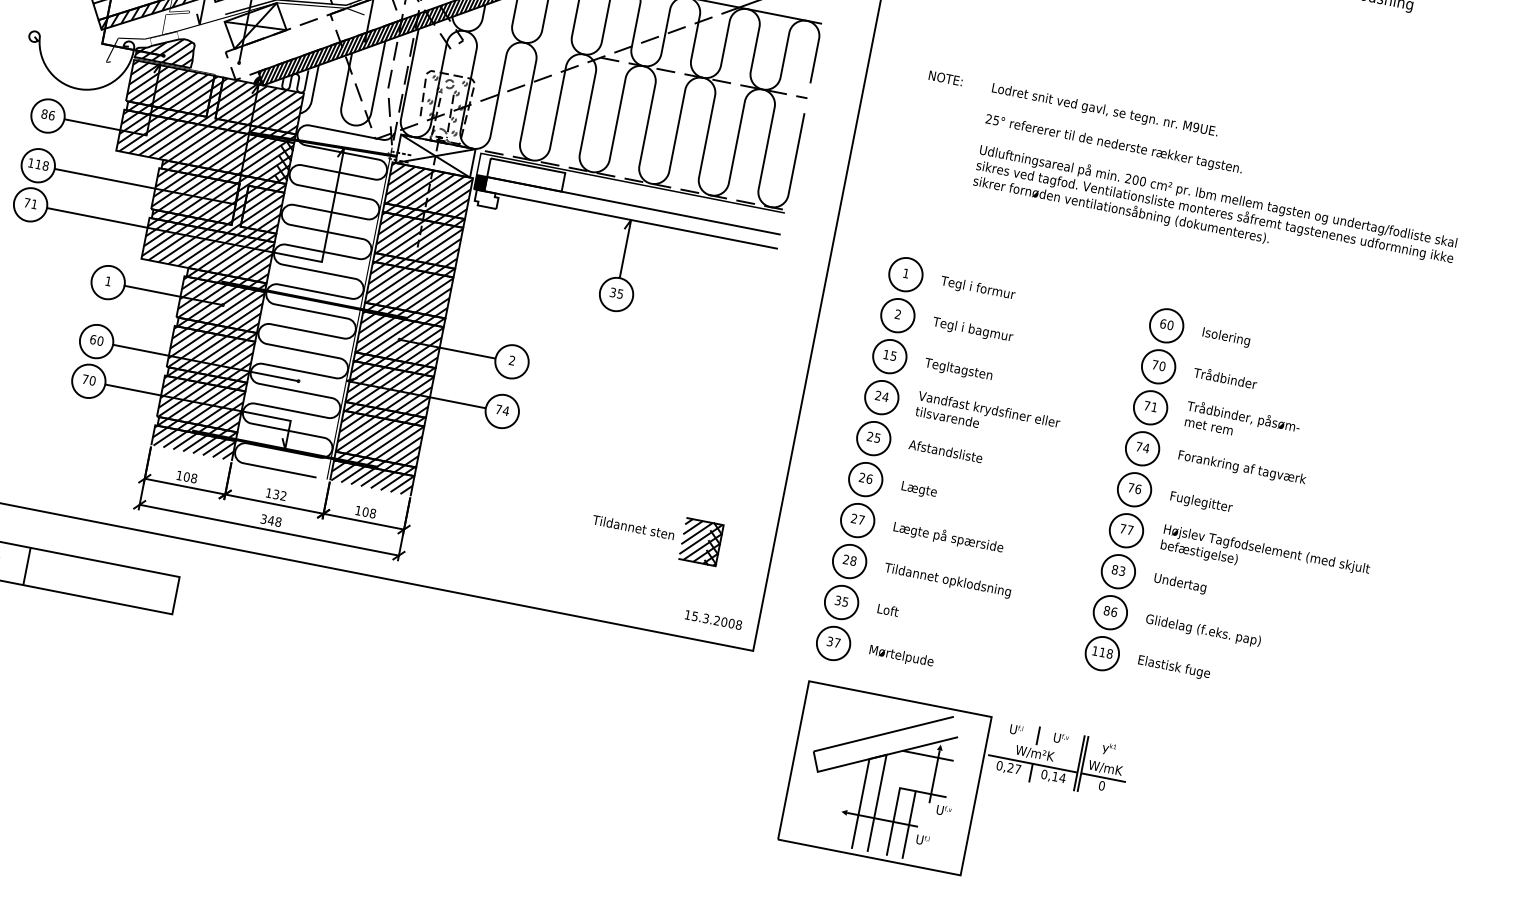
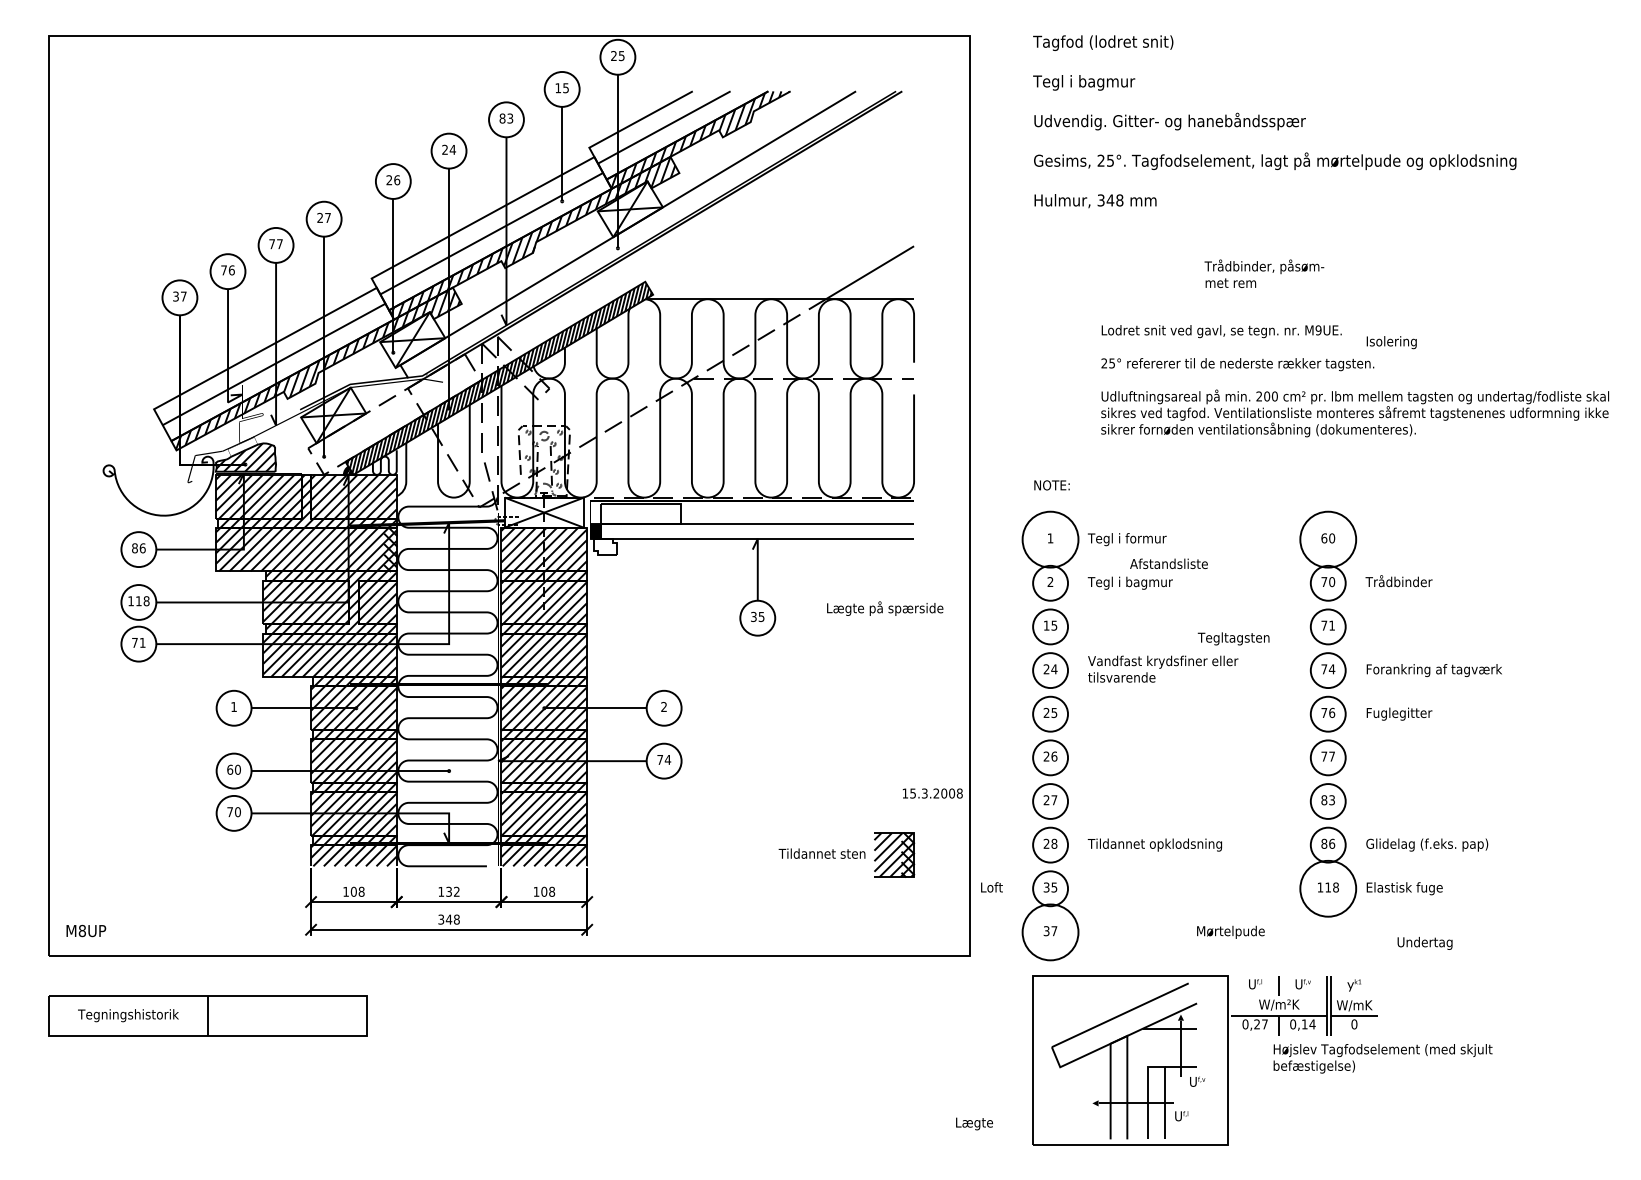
text: (945, 78) -> (1051, 485), moved
circle: (905, 274) -> (1050, 539), size x1.6
circle: (1166, 325) -> (1327, 539), size x1.6
text: (1226, 337) -> (1391, 342), moved
text: (958, 369) -> (1233, 638), moved
text: (1242, 423) -> (1264, 273), moved
text: (945, 450) -> (1168, 563), moved
text: (919, 489) -> (974, 1123), moved
text: (948, 537) -> (885, 608), moved
text: (1264, 557) -> (1382, 1058), moved
text: (1179, 583) -> (1424, 943), moved
text: (887, 610) -> (991, 887), moved
text: (713, 619) -> (932, 793), moved
circle: (833, 642) -> (1050, 931), size x1.6
circle: (1101, 653) -> (1327, 888), size x1.6
text: (901, 655) -> (1230, 931), moved

